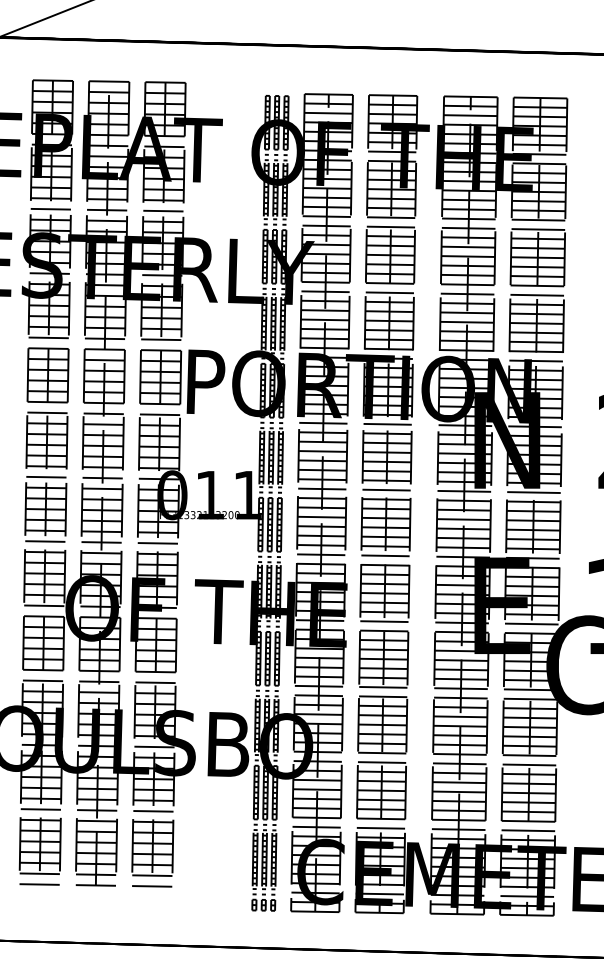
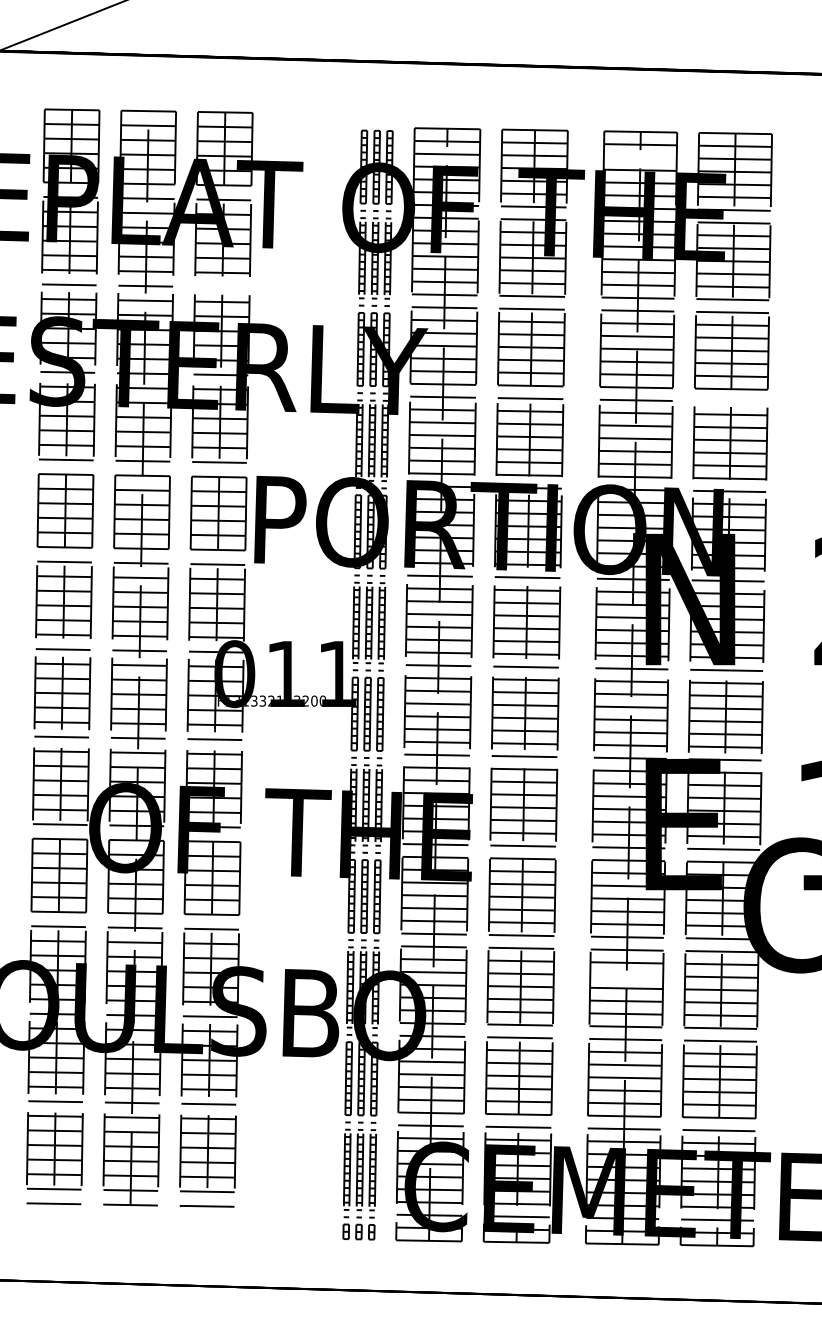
line: (470, 115) -> (640, 157), removed
line: (163, 210) -> (222, 286), removed
line: (537, 294) -> (731, 400), removed
line: (460, 716) -> (626, 975), removed

